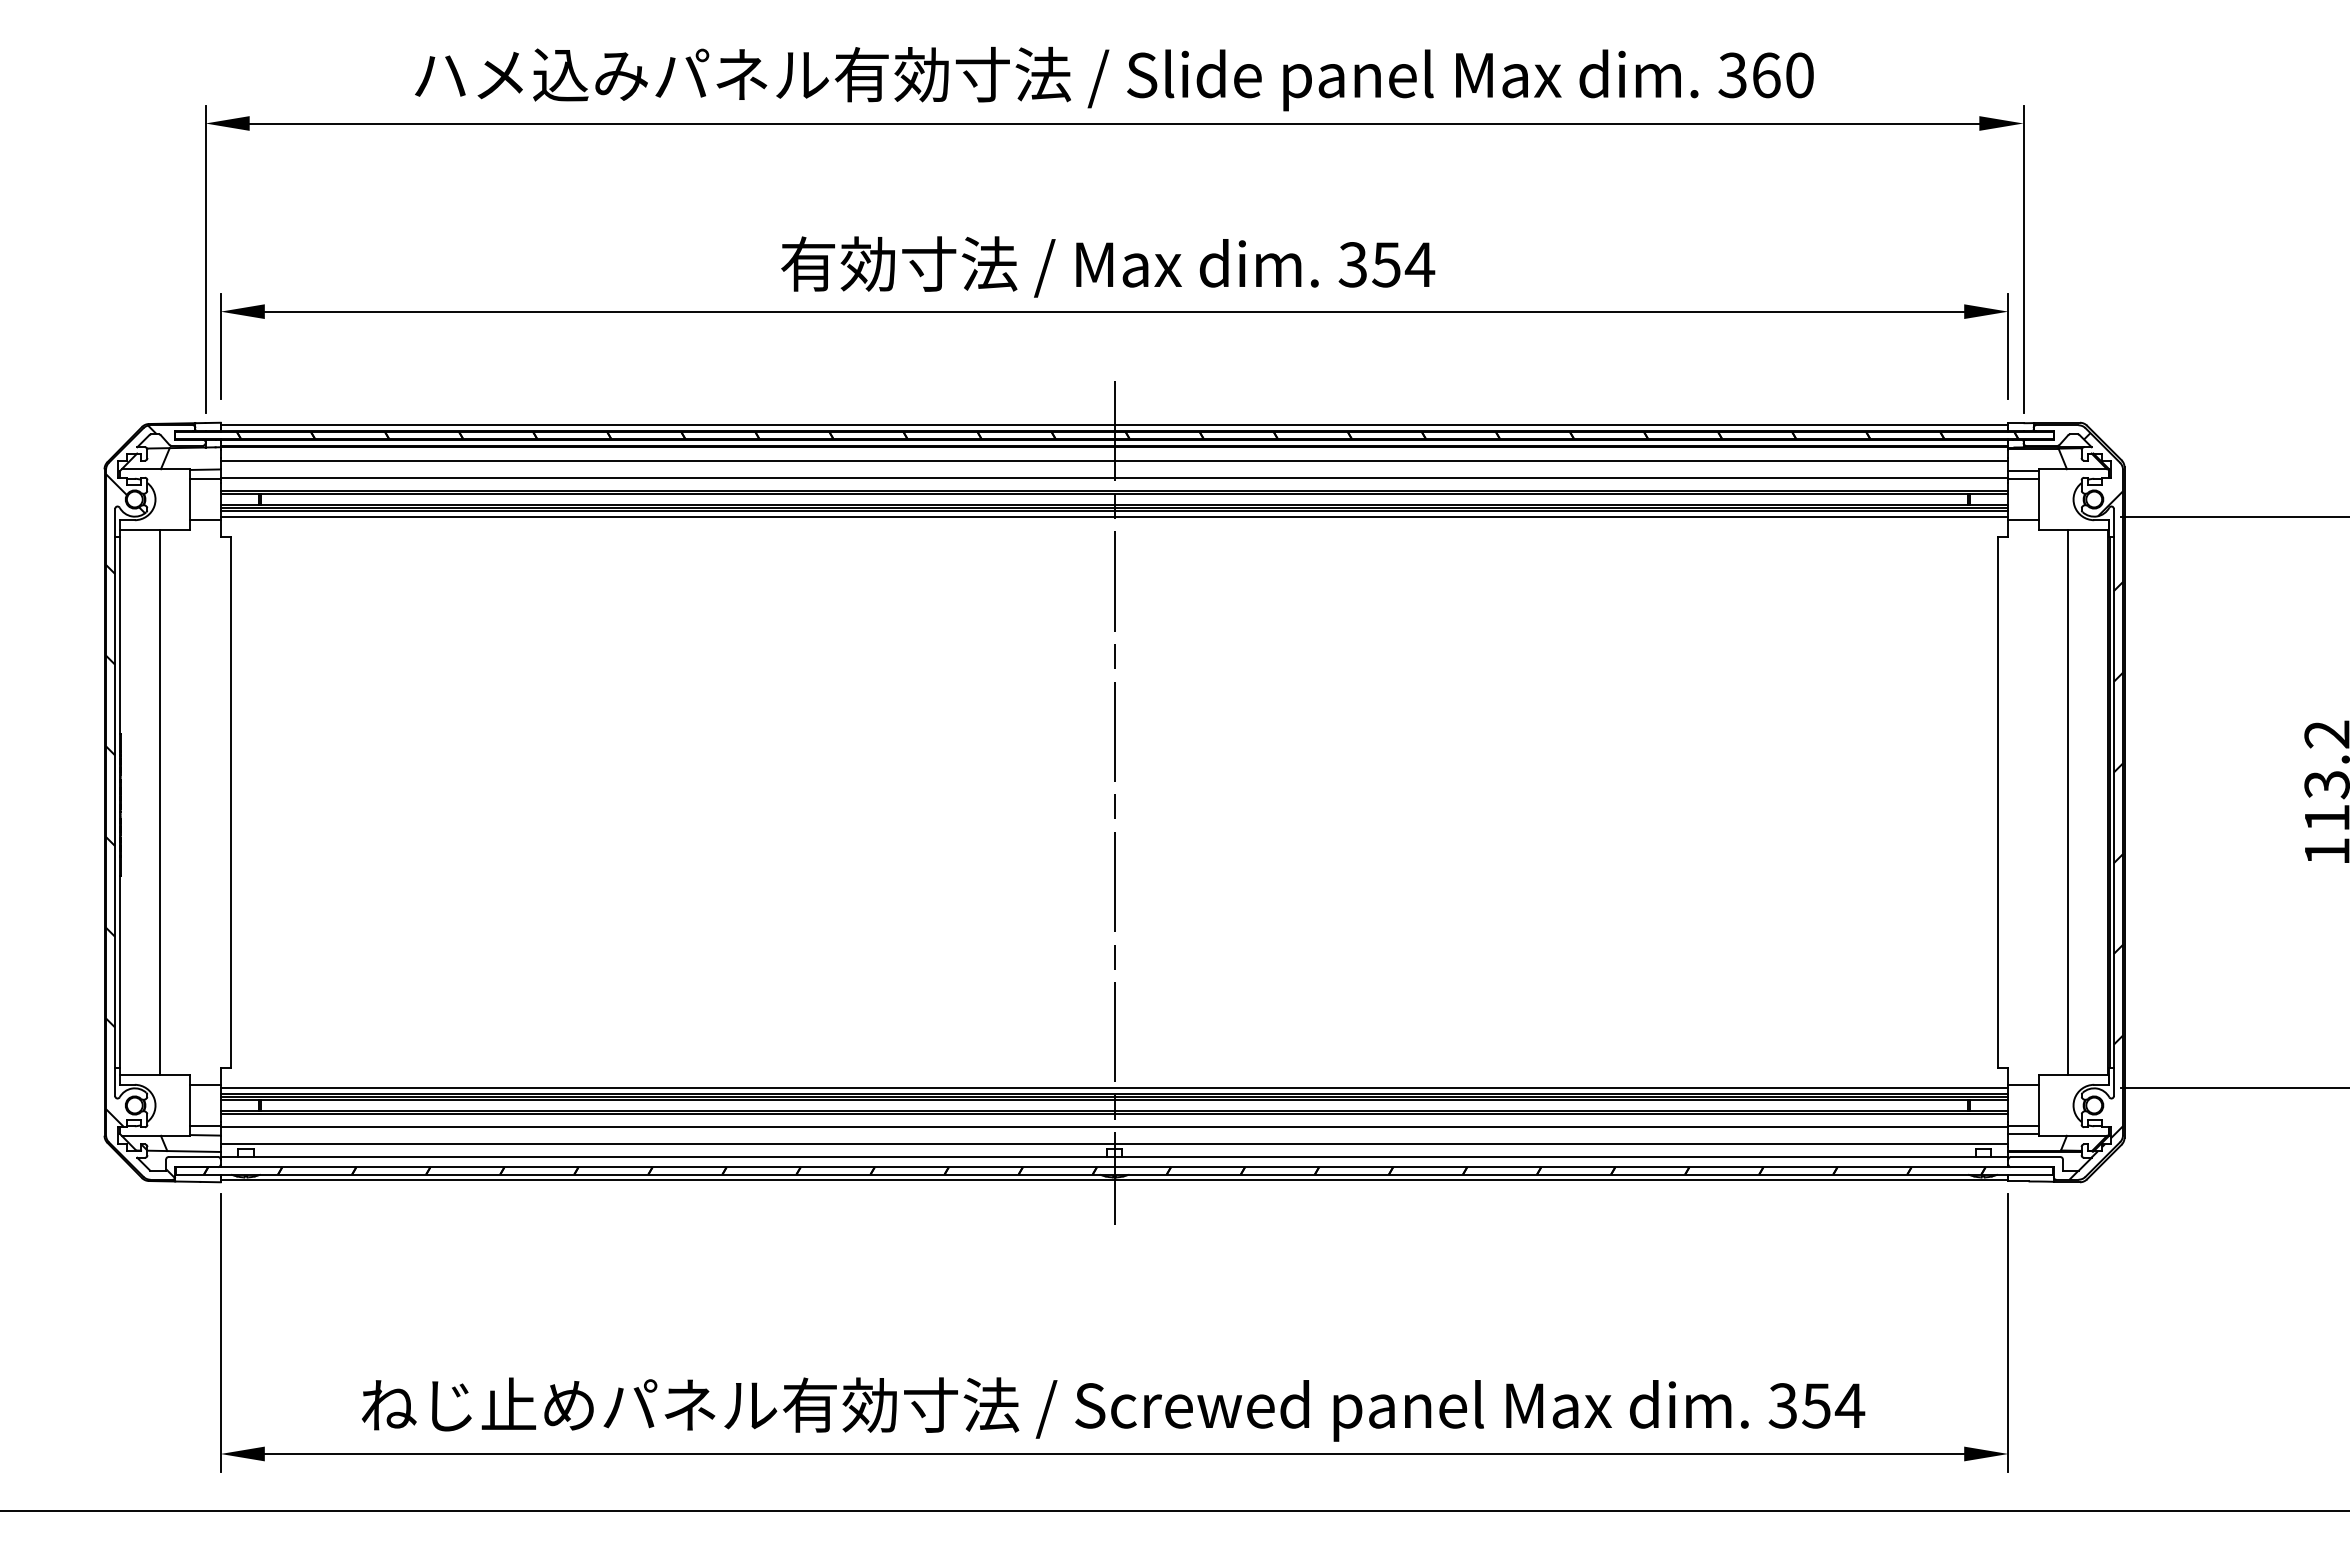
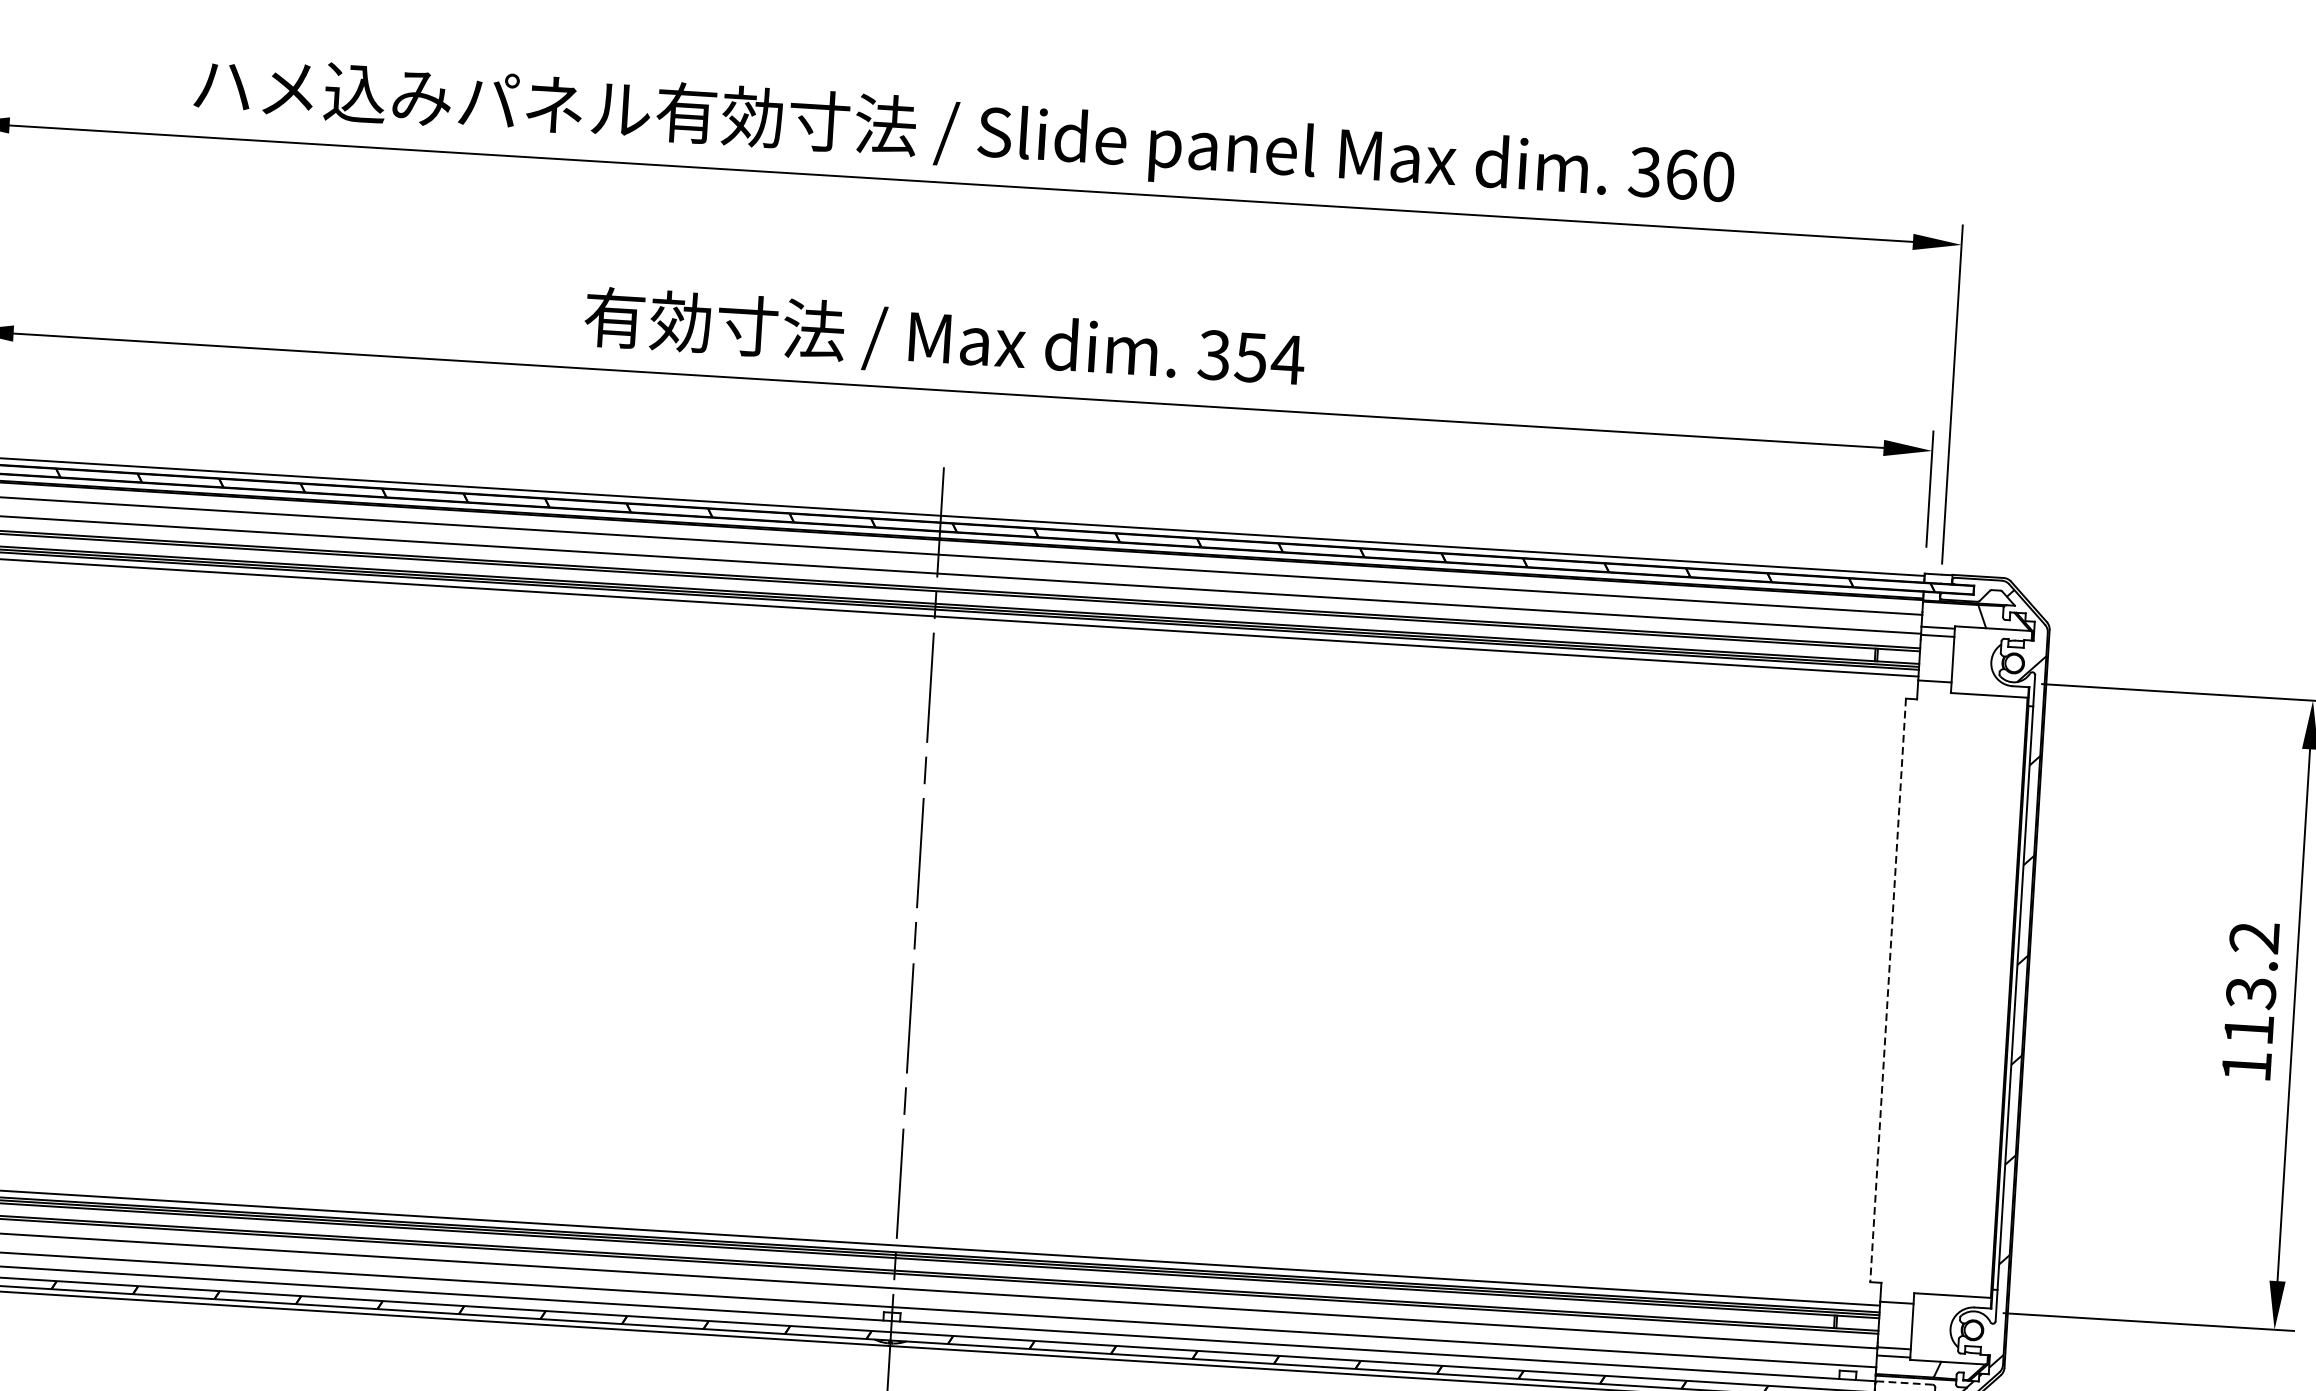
line: (2067, 802) -> (1964, 995), removed
line: (1998, 803) -> (1888, 991), solid -> dashed
line: (2035, 1157) -> (1905, 1383), solid -> dashed

